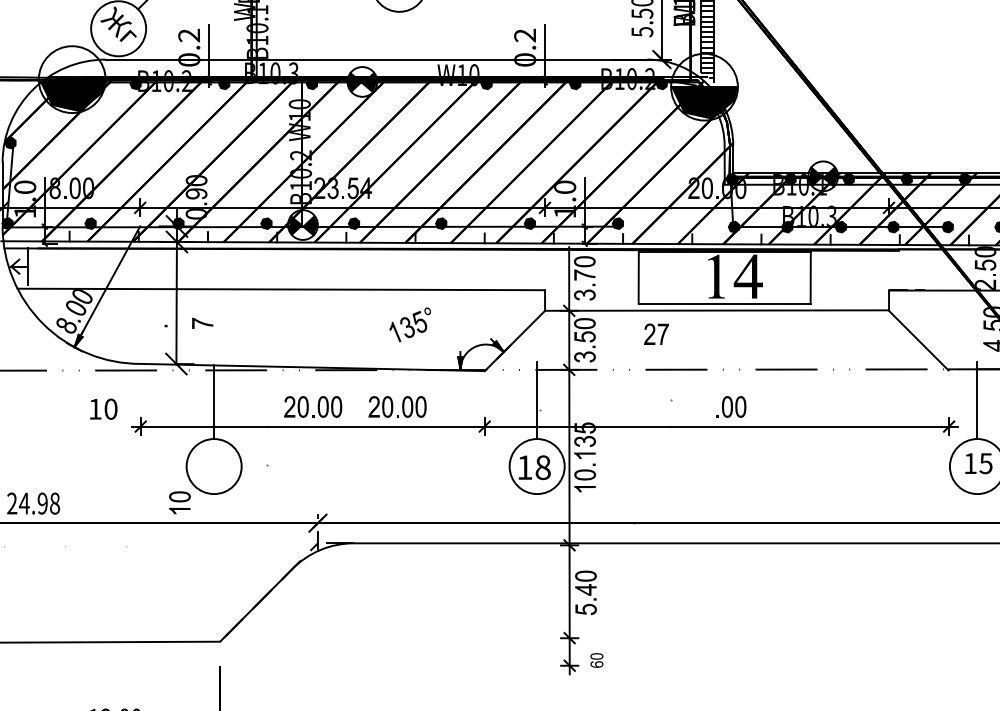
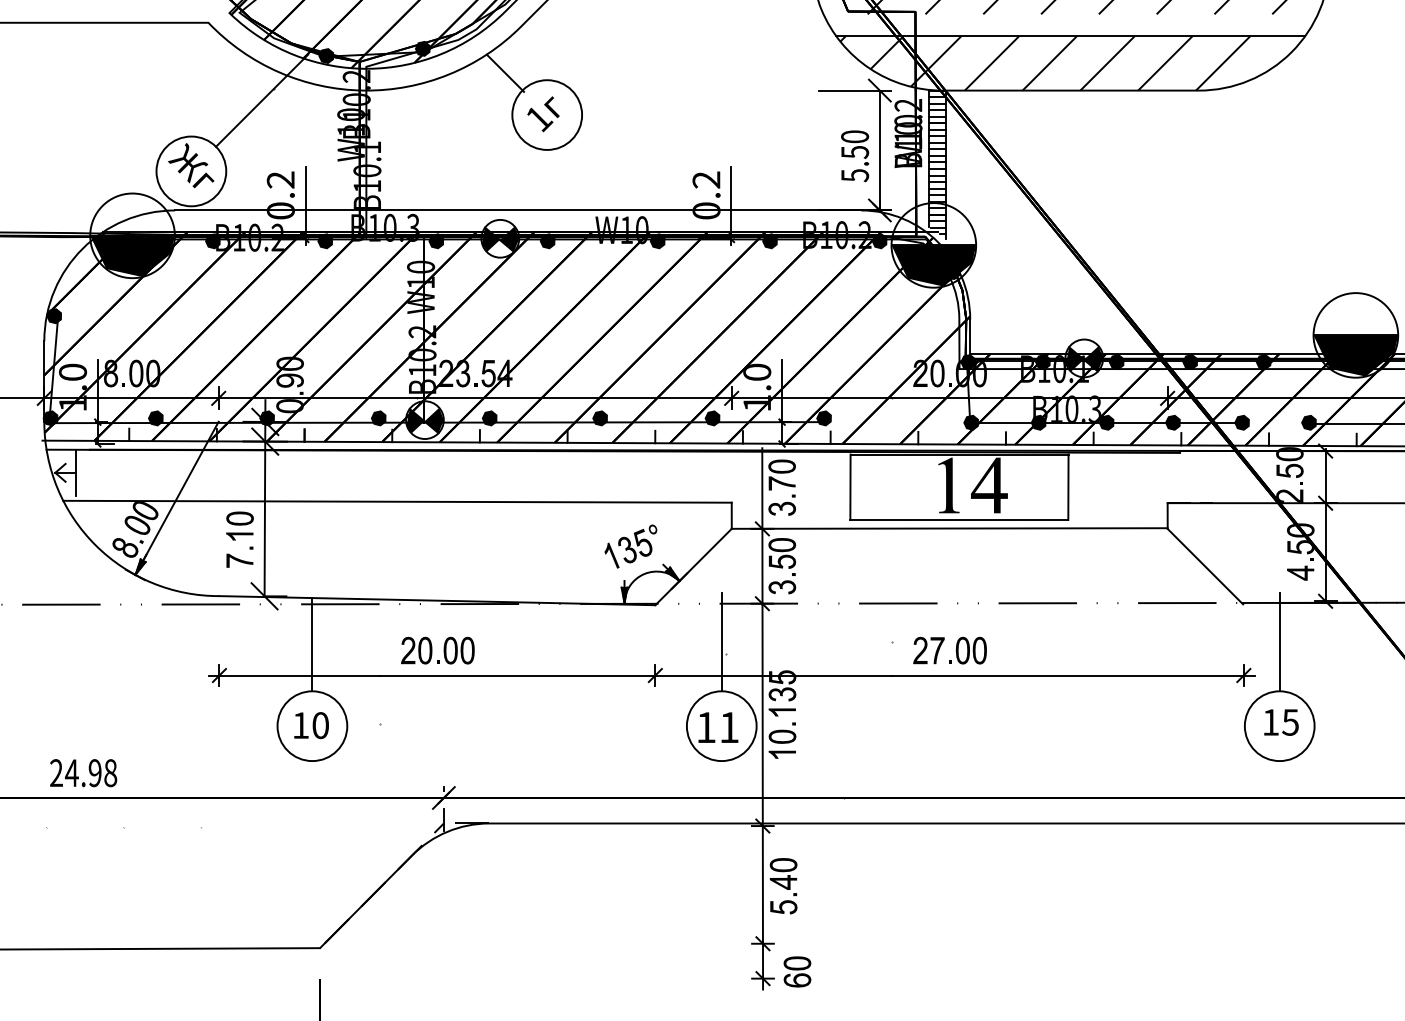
fill: (399, 84) -> (547, 241), added
part: (202, 323) -> (239, 560), moved
part: (409, 324) -> (630, 546), moved
part: (656, 334) -> (928, 650), moved
part: (397, 406) -> (544, 650), removed
text: (103, 409) -> (311, 725), moved
text: (543, 467) -> (729, 727), 18 -> 11
part: (179, 502) -> (239, 525), moved
part: (596, 660) -> (797, 971), size x1.67

